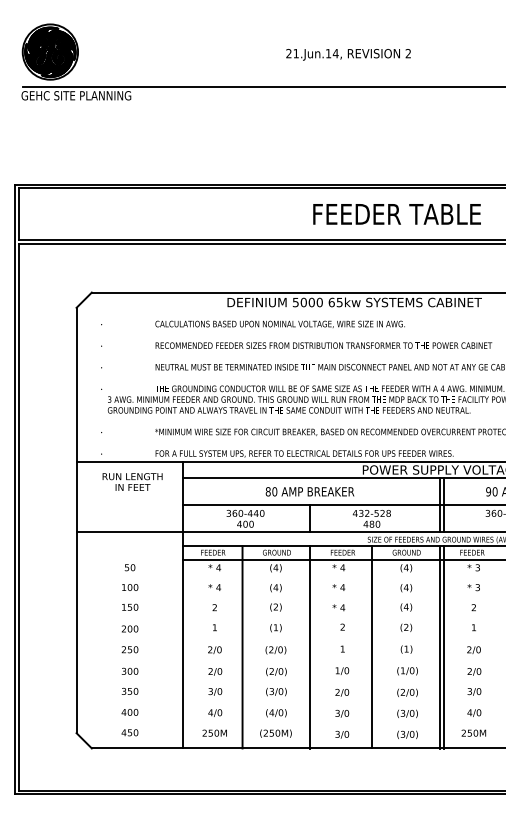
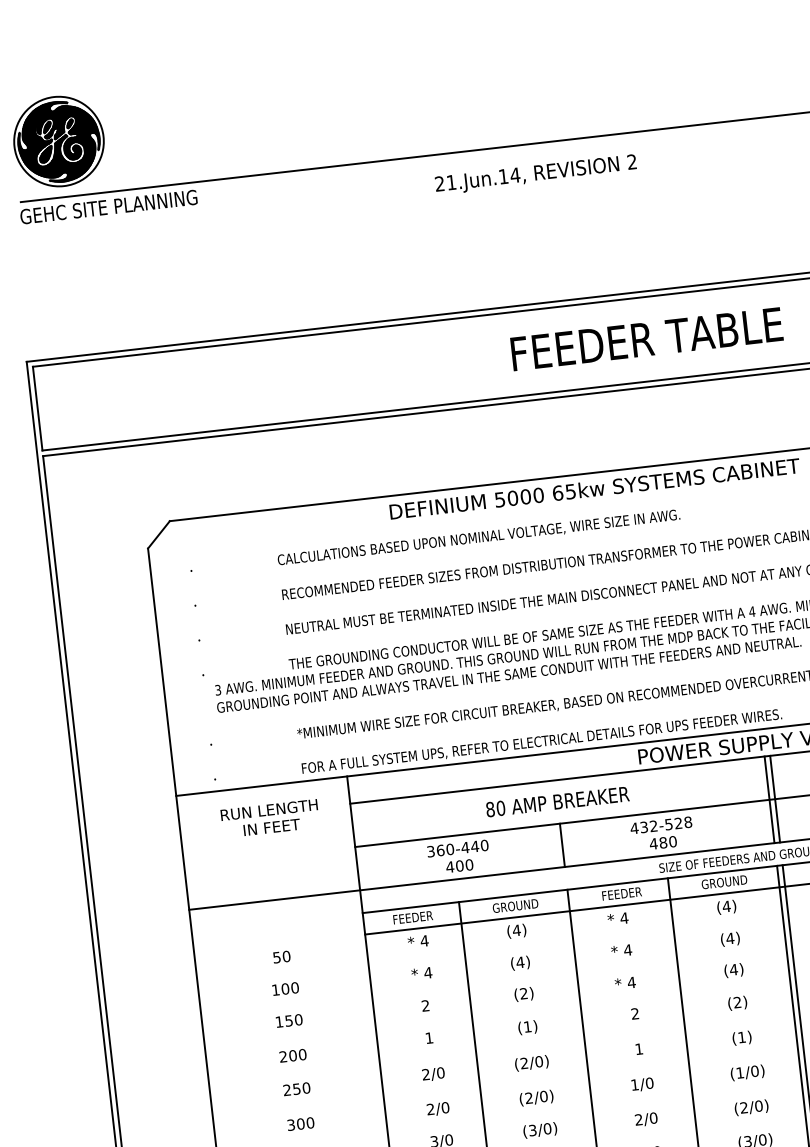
text: (348, 54) -> (535, 174), moved

